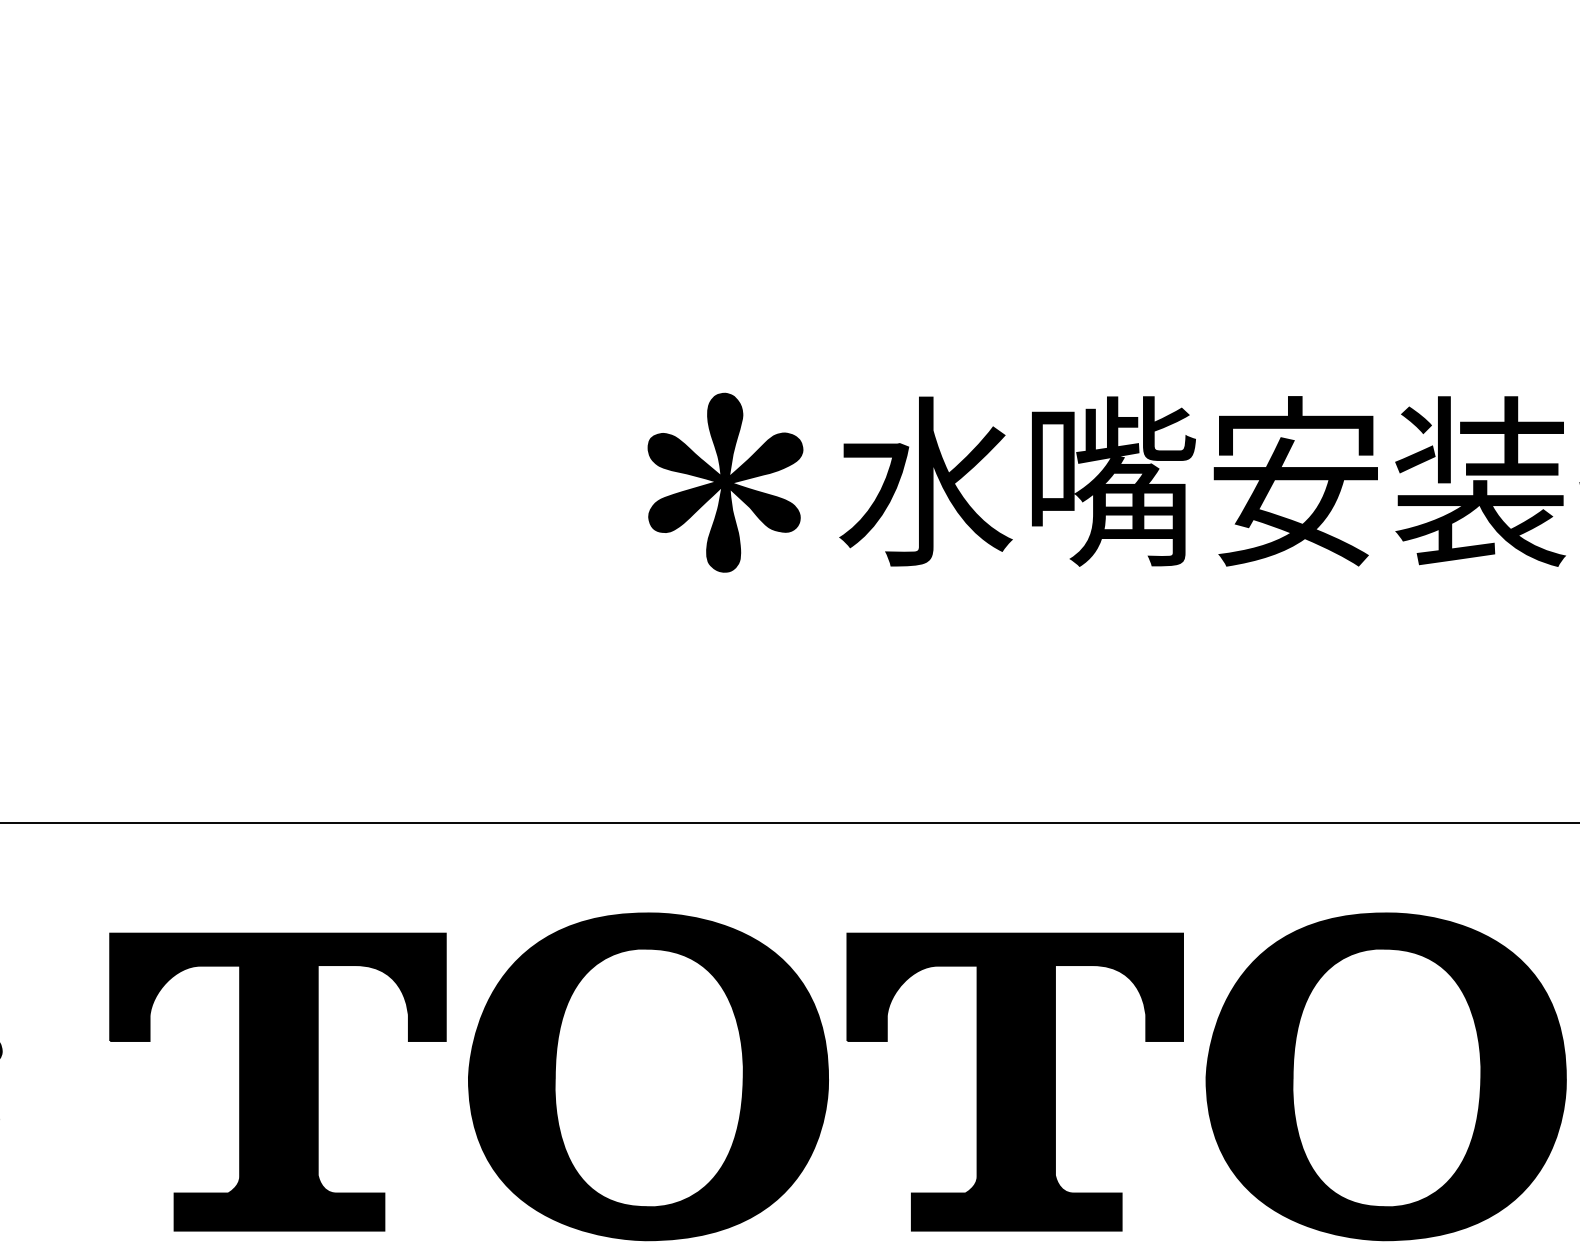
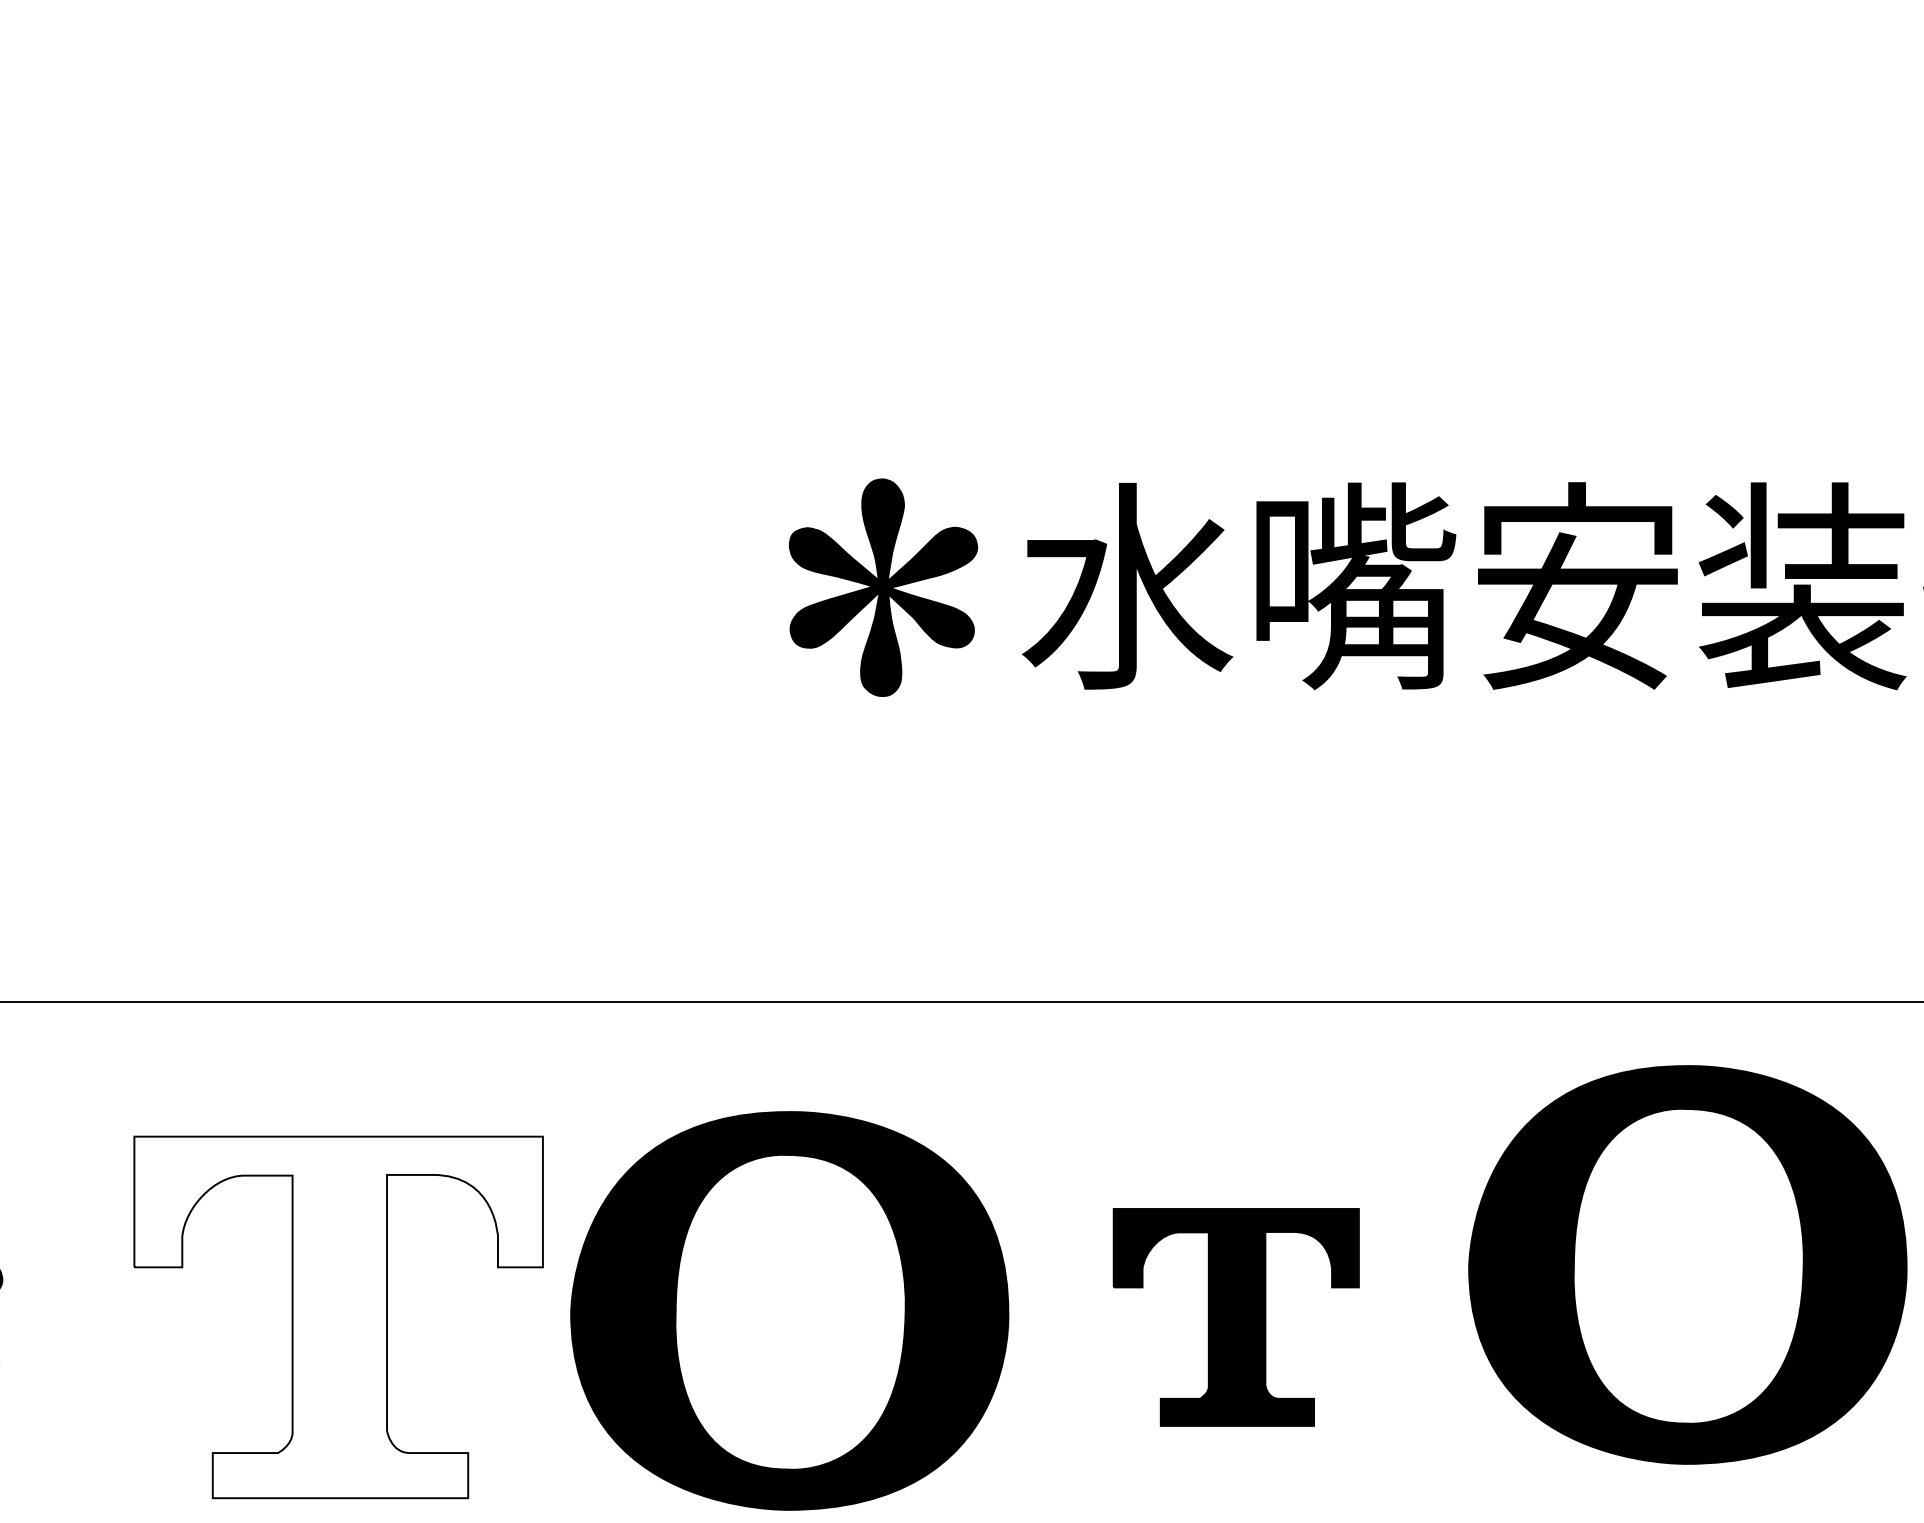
part: (1385, 1076) -> (1687, 1264), moved
fill: (277, 1082) -> (338, 1317), removed
part: (1015, 1082) -> (1236, 1317), size x0.6

